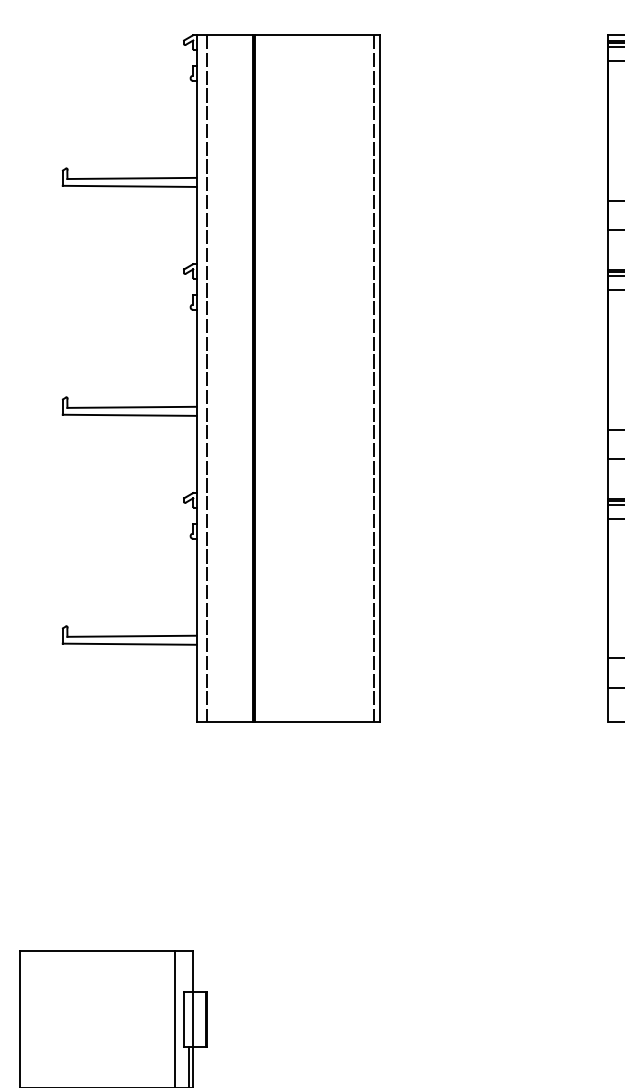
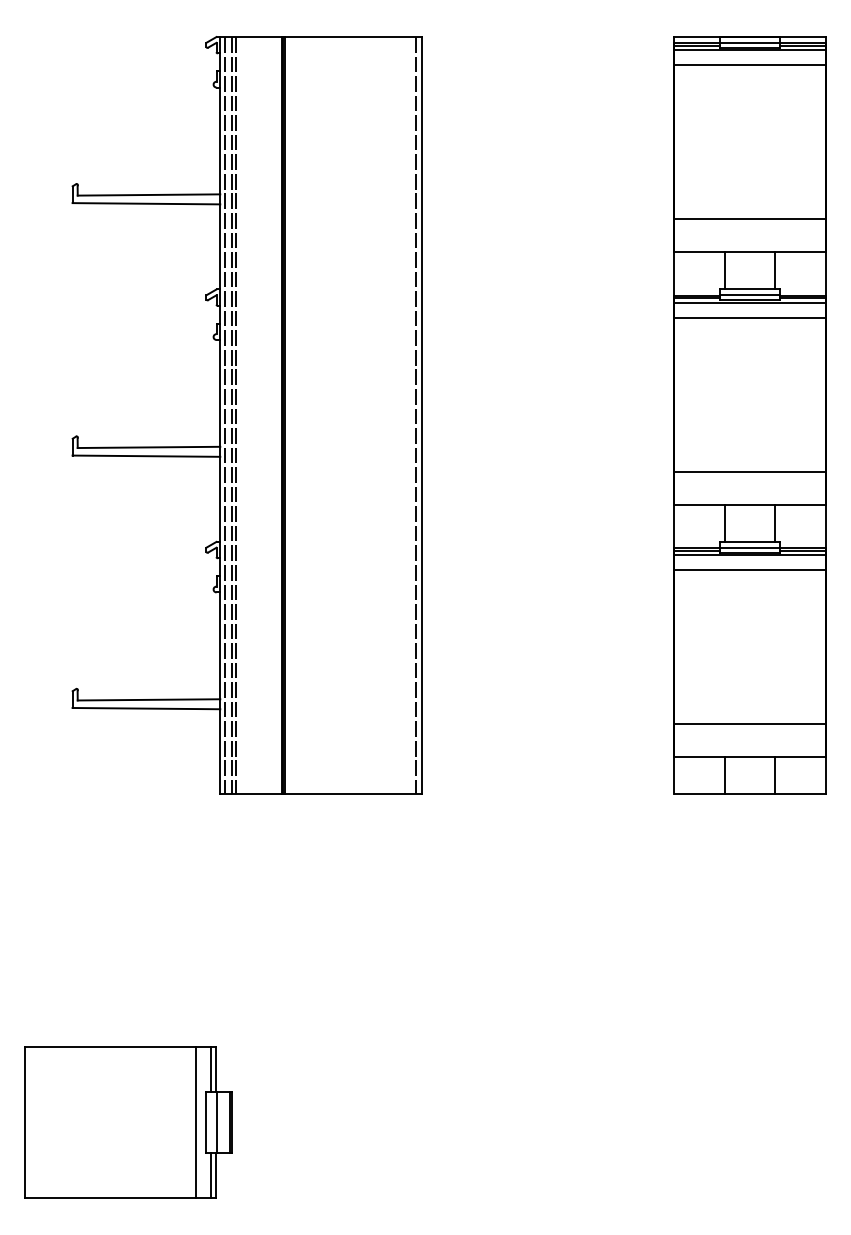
line: (201, 378) -> (225, 415), added
line: (211, 378) -> (236, 415), added
line: (188, 971) -> (211, 1069), added

